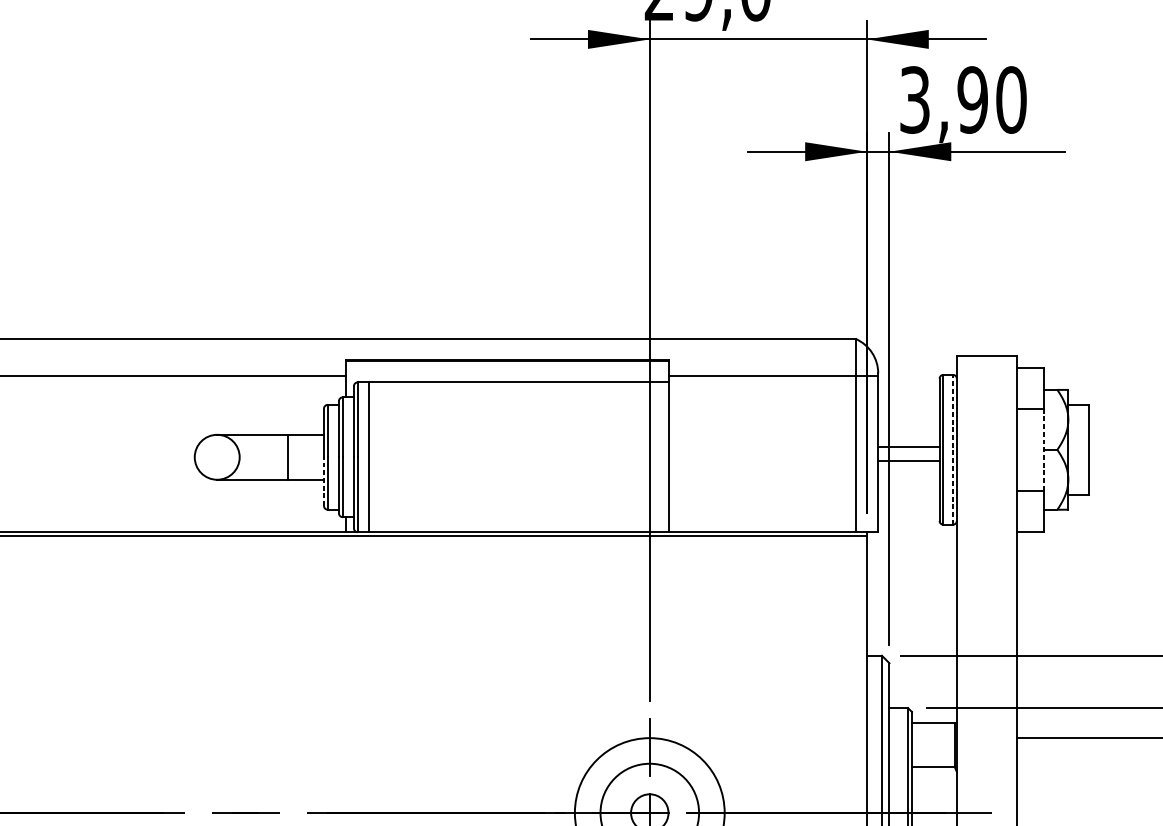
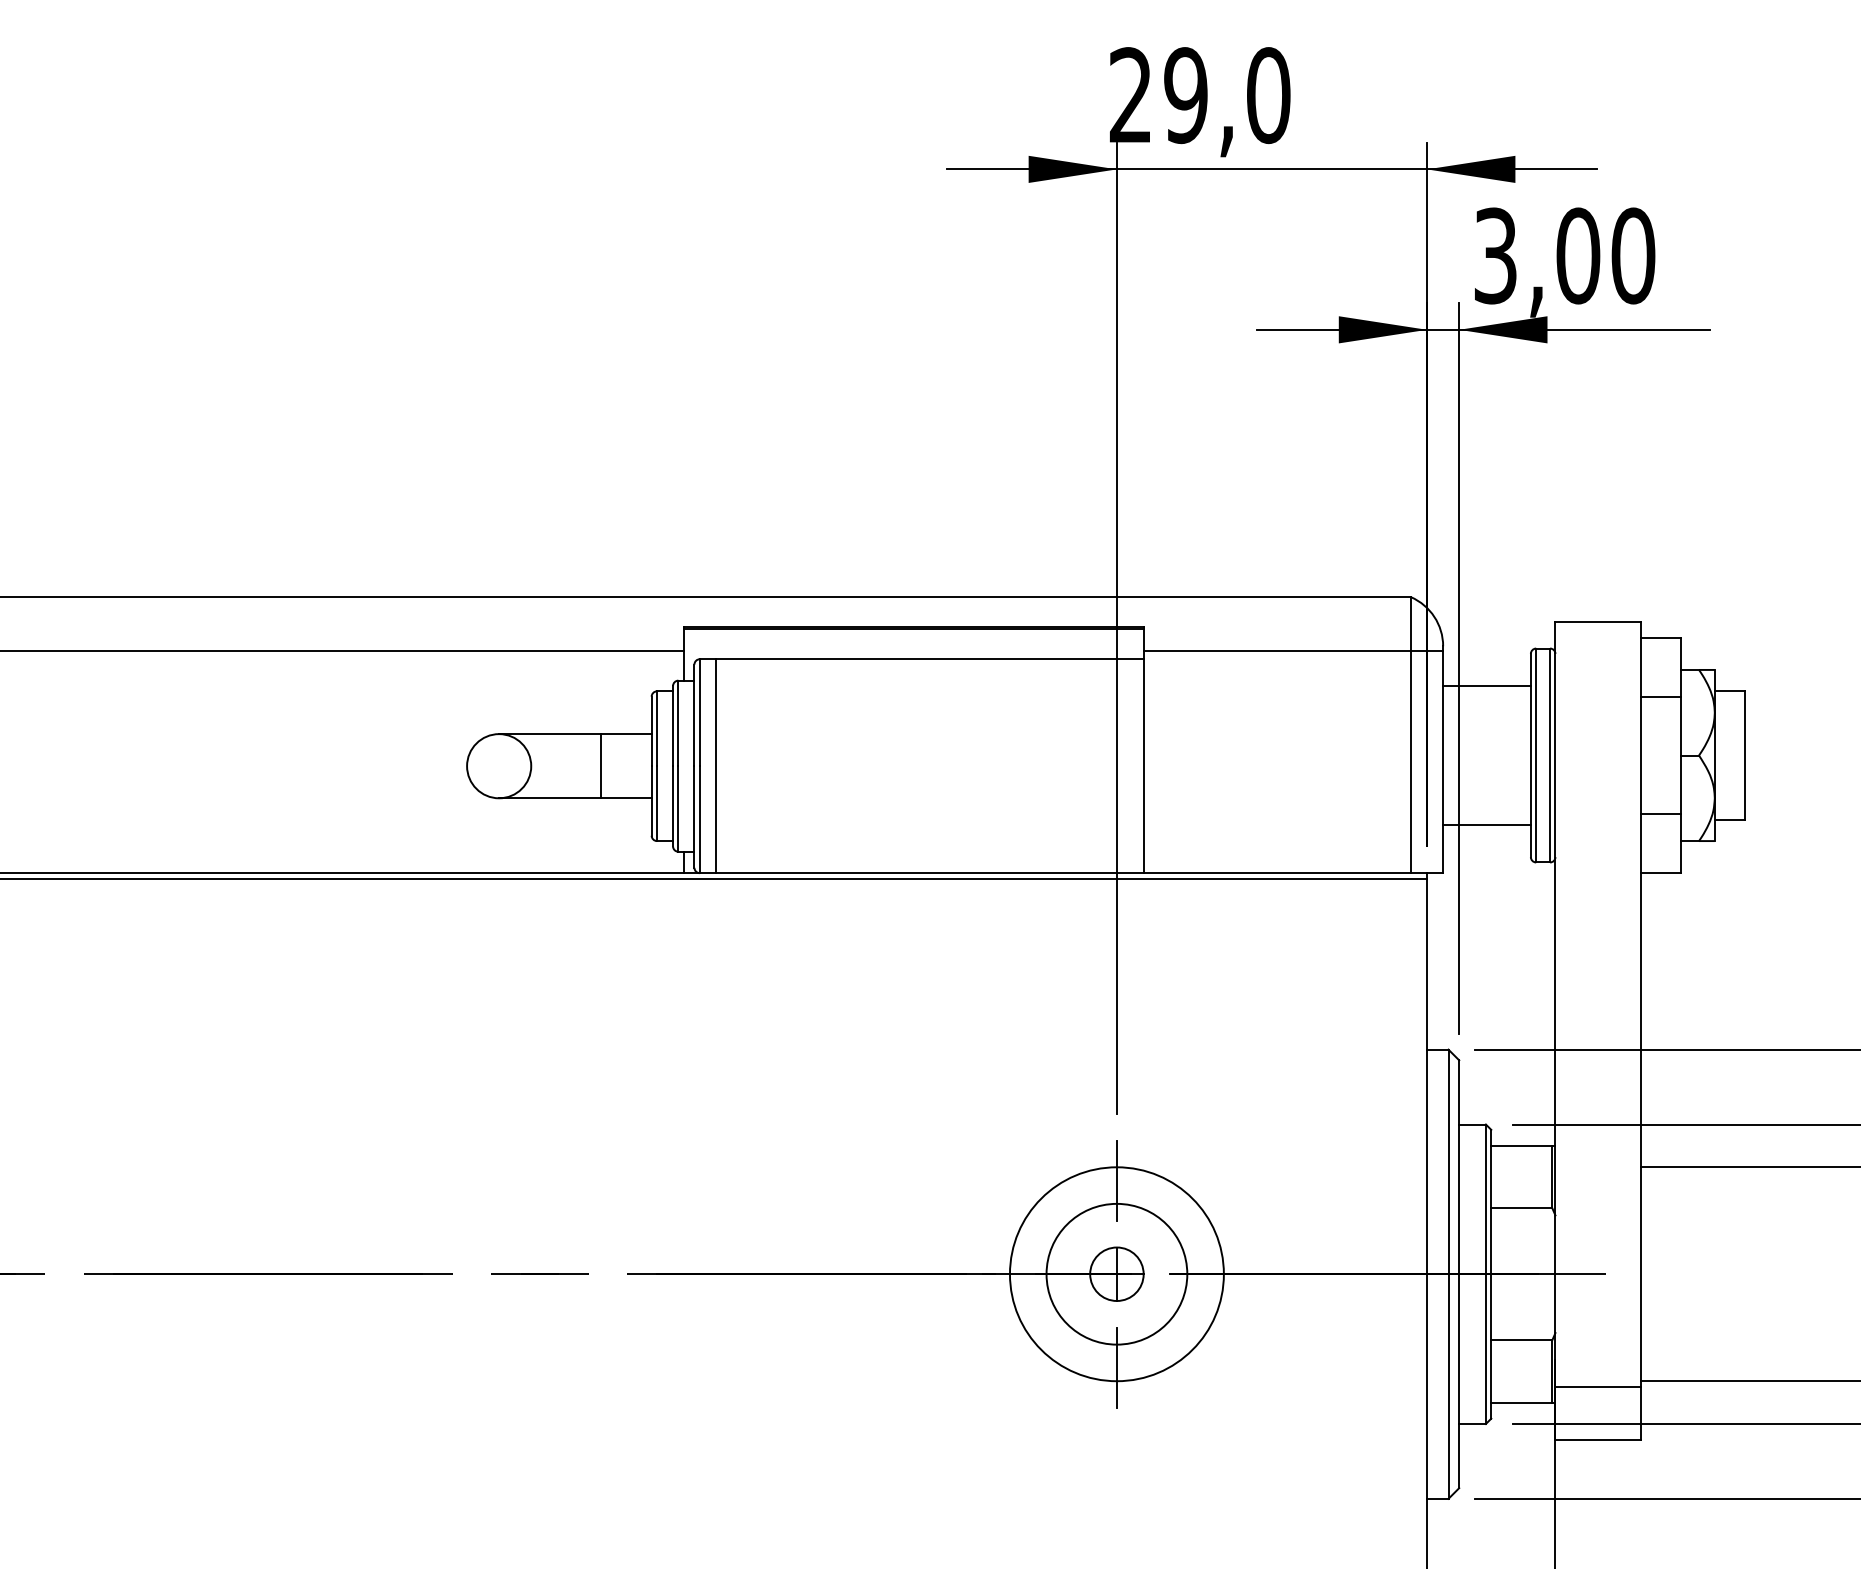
text: (972, 99) -> (1578, 255), 3,90 -> 3,00
line: (908, 447) -> (1486, 685), moved
line: (953, 449) -> (1550, 755), dashed -> solid
line: (1044, 449) -> (1680, 755), dashed -> solid
line: (908, 461) -> (1486, 825), moved
line: (323, 481) -> (651, 800), dashed -> solid

